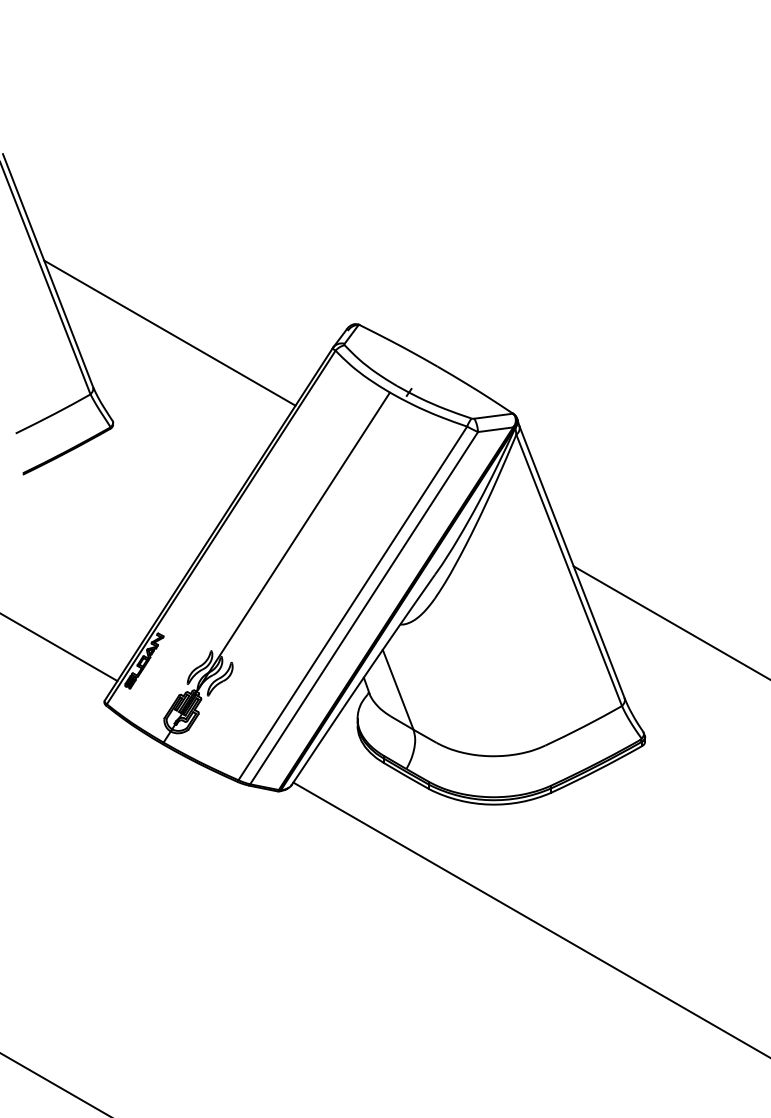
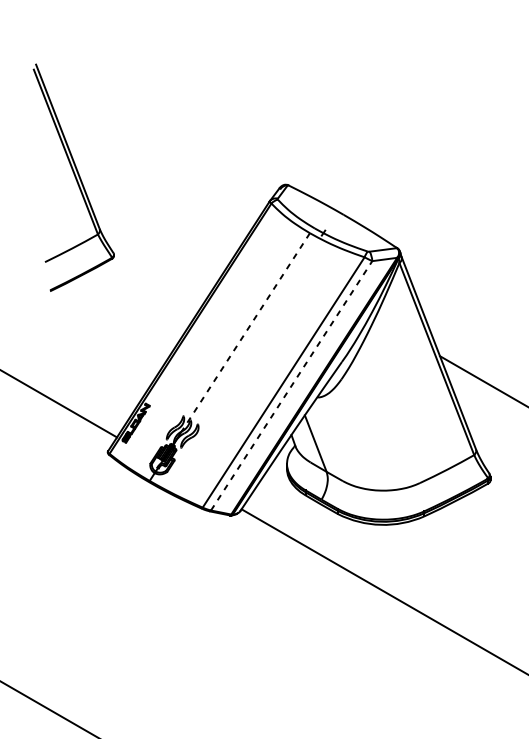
line: (169, 332) -> (153, 190), removed
line: (299, 532) -> (245, 332), solid -> dashed
line: (364, 608) -> (291, 386), solid -> dashed

